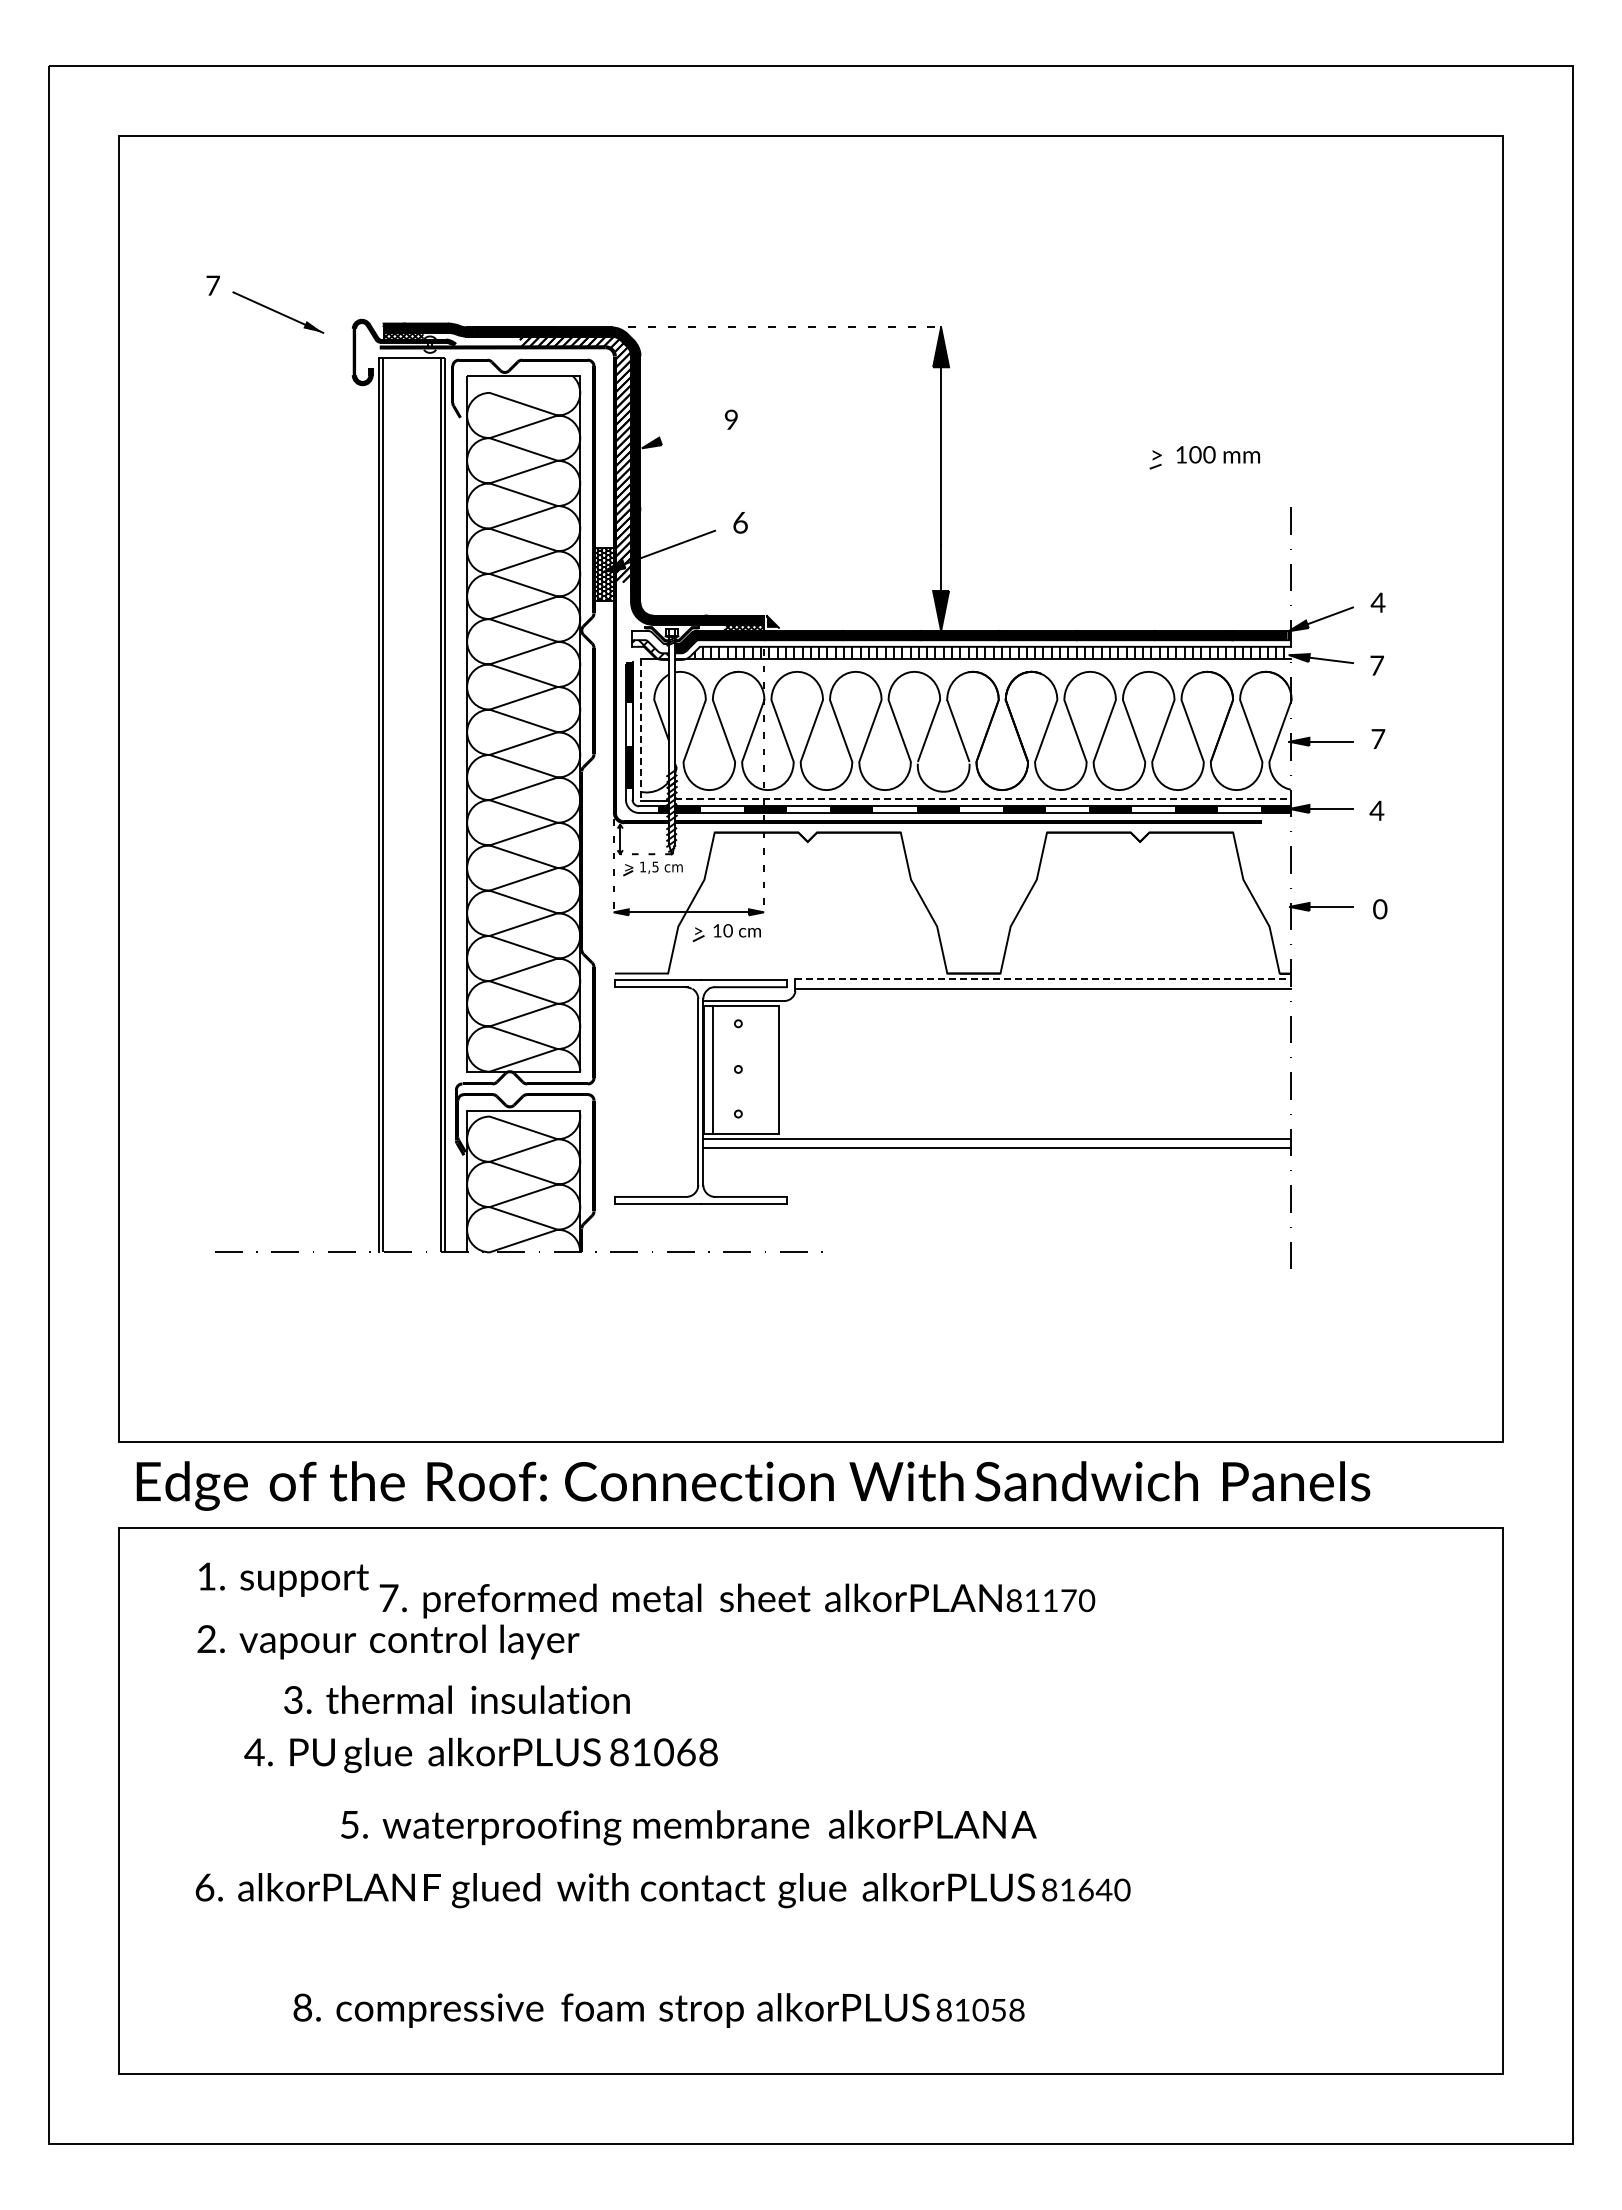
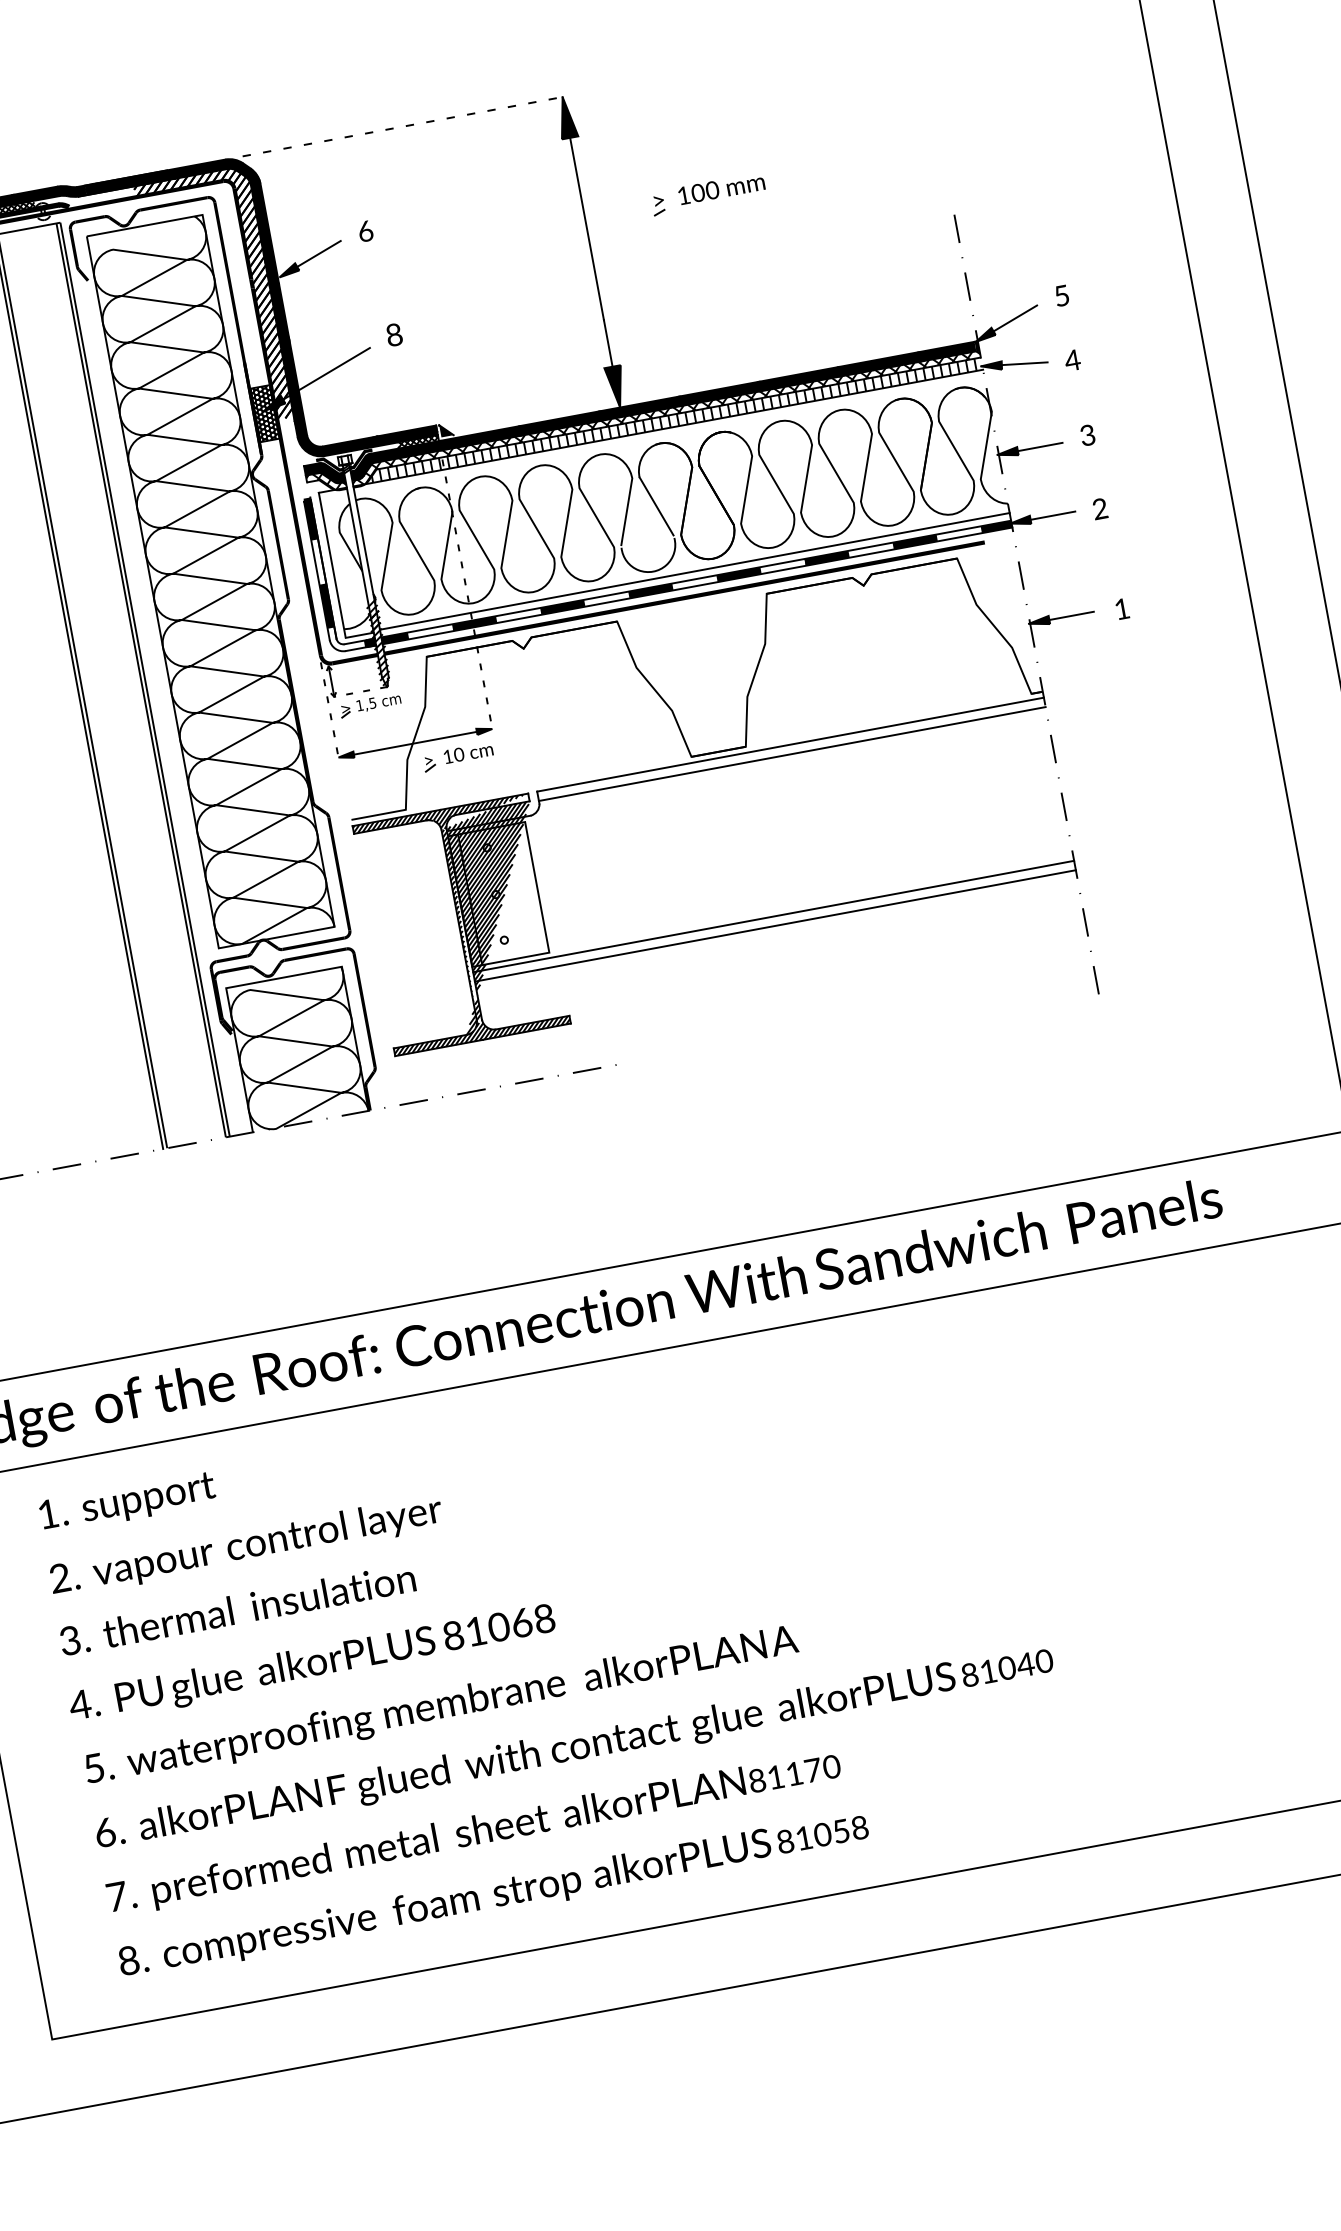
text: (731, 419) -> (365, 231), 9 -> 6
line: (683, 432) -> (318, 253), added
part: (1204, 457) -> (707, 194), moved
text: (740, 522) -> (394, 334), 6 -> 8
text: (1377, 602) -> (1061, 295), 4 -> 5
fill: (650, 641) -> (324, 473), added
hatch: (982, 649) -> (666, 418), added
text: (1376, 665) -> (1072, 360), 7 -> 4
line: (641, 729) -> (332, 565), dashed -> solid
text: (1378, 739) -> (1088, 435), 7 -> 3
line: (982, 798) -> (694, 571), dashed -> solid
text: (1376, 810) -> (1099, 508), 4 -> 2
text: (1380, 909) -> (1122, 609), 0 -> 1
line: (1043, 979) -> (790, 744), dashed -> solid
hatch: (700, 1091) -> (461, 924), added
text: (737, 1600) -> (474, 1833), moved
text: (456, 1699) -> (236, 1609), moved
text: (480, 1754) -> (311, 1664), moved
text: (688, 1827) -> (441, 1706), moved
text: (1086, 1889) -> (1007, 1667), 81640 -> 81040
text: (658, 2010) -> (493, 1896), moved

